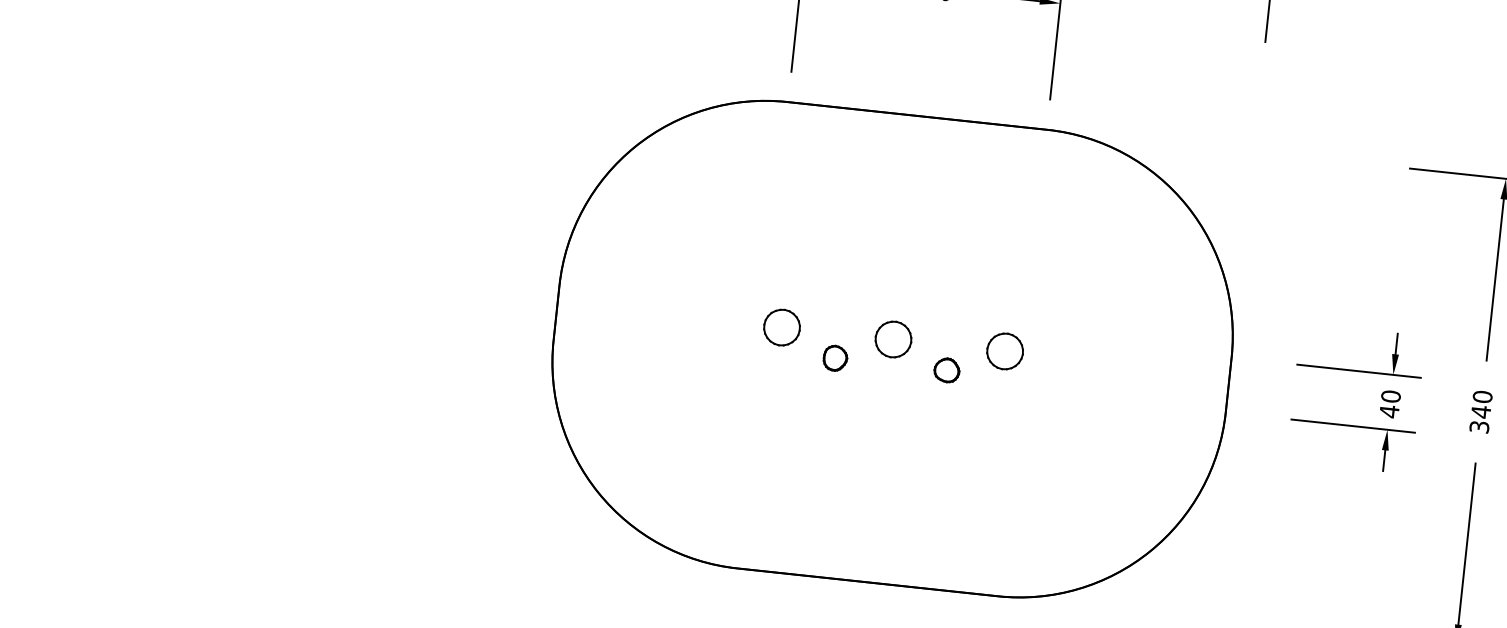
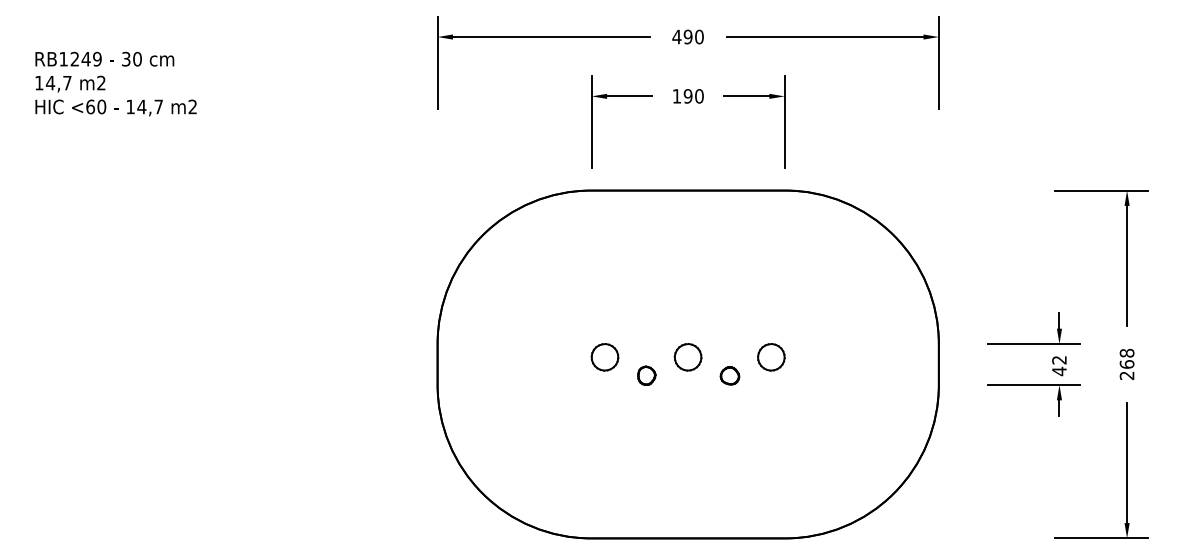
text: (1391, 395) -> (1059, 359), 40 -> 42
text: (1480, 410) -> (1126, 363), 340 -> 268

